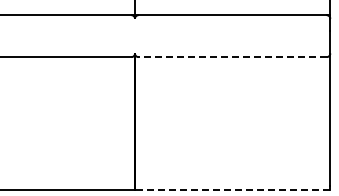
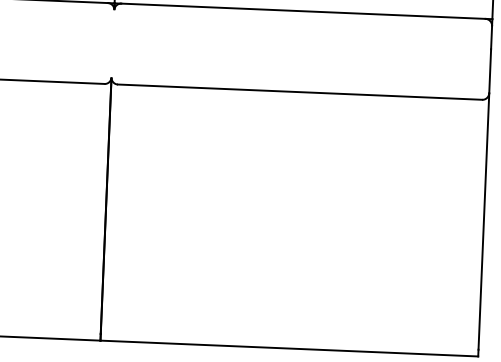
line: (232, 57) -> (299, 92), dashed -> solid
line: (232, 189) -> (289, 348), dashed -> solid

